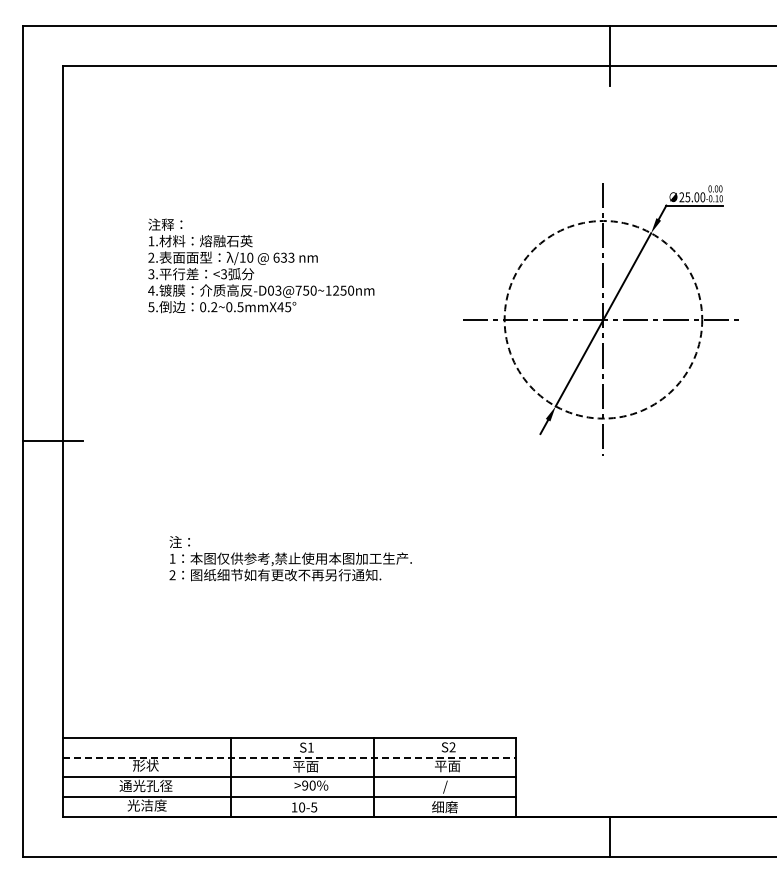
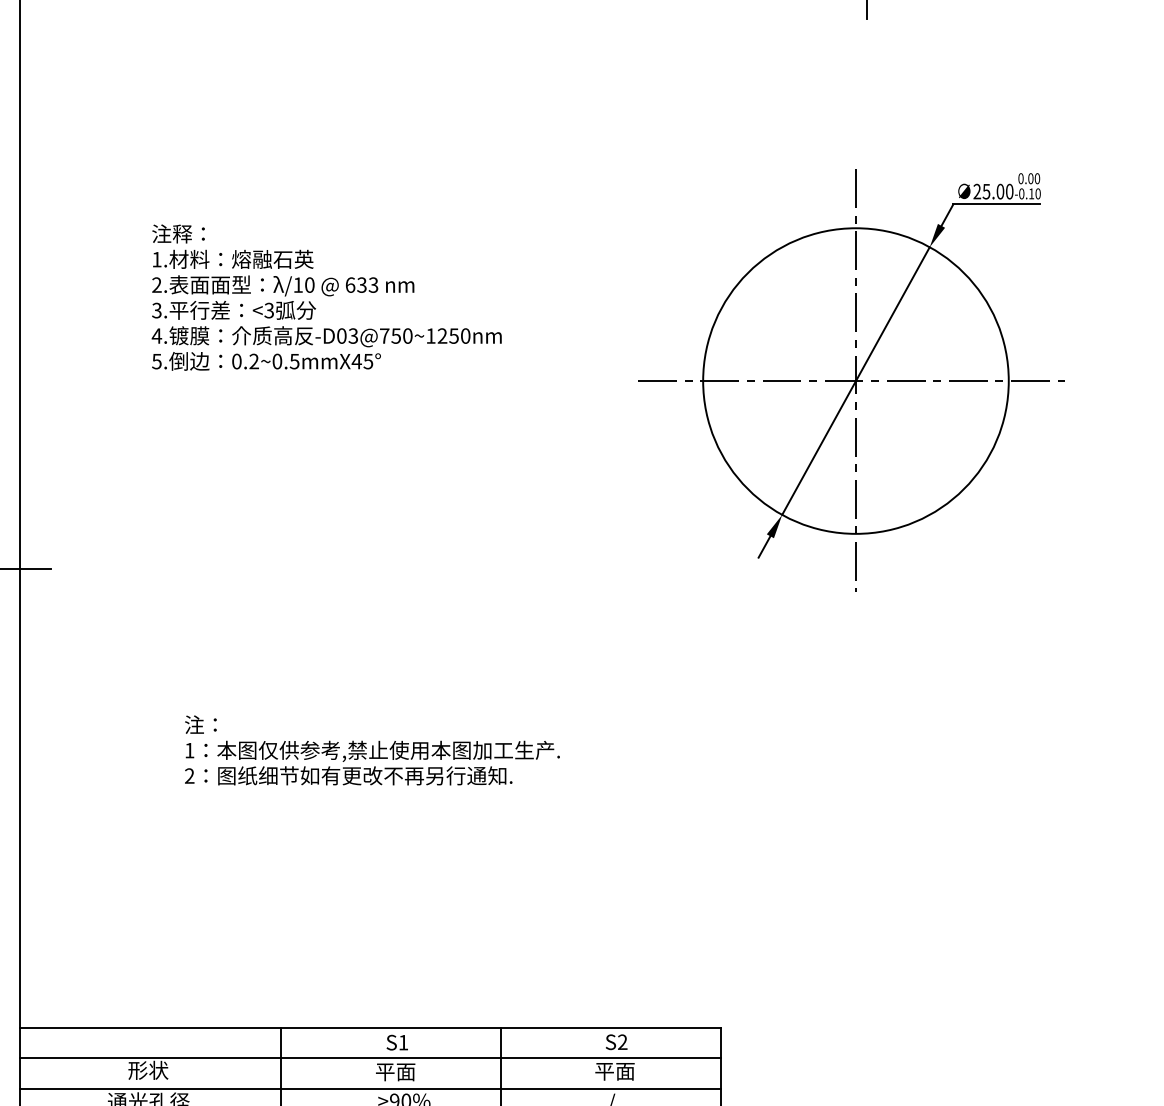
circle: (603, 319) -> (856, 380), dashed -> solid
line: (289, 757) -> (370, 1057), dashed -> solid

